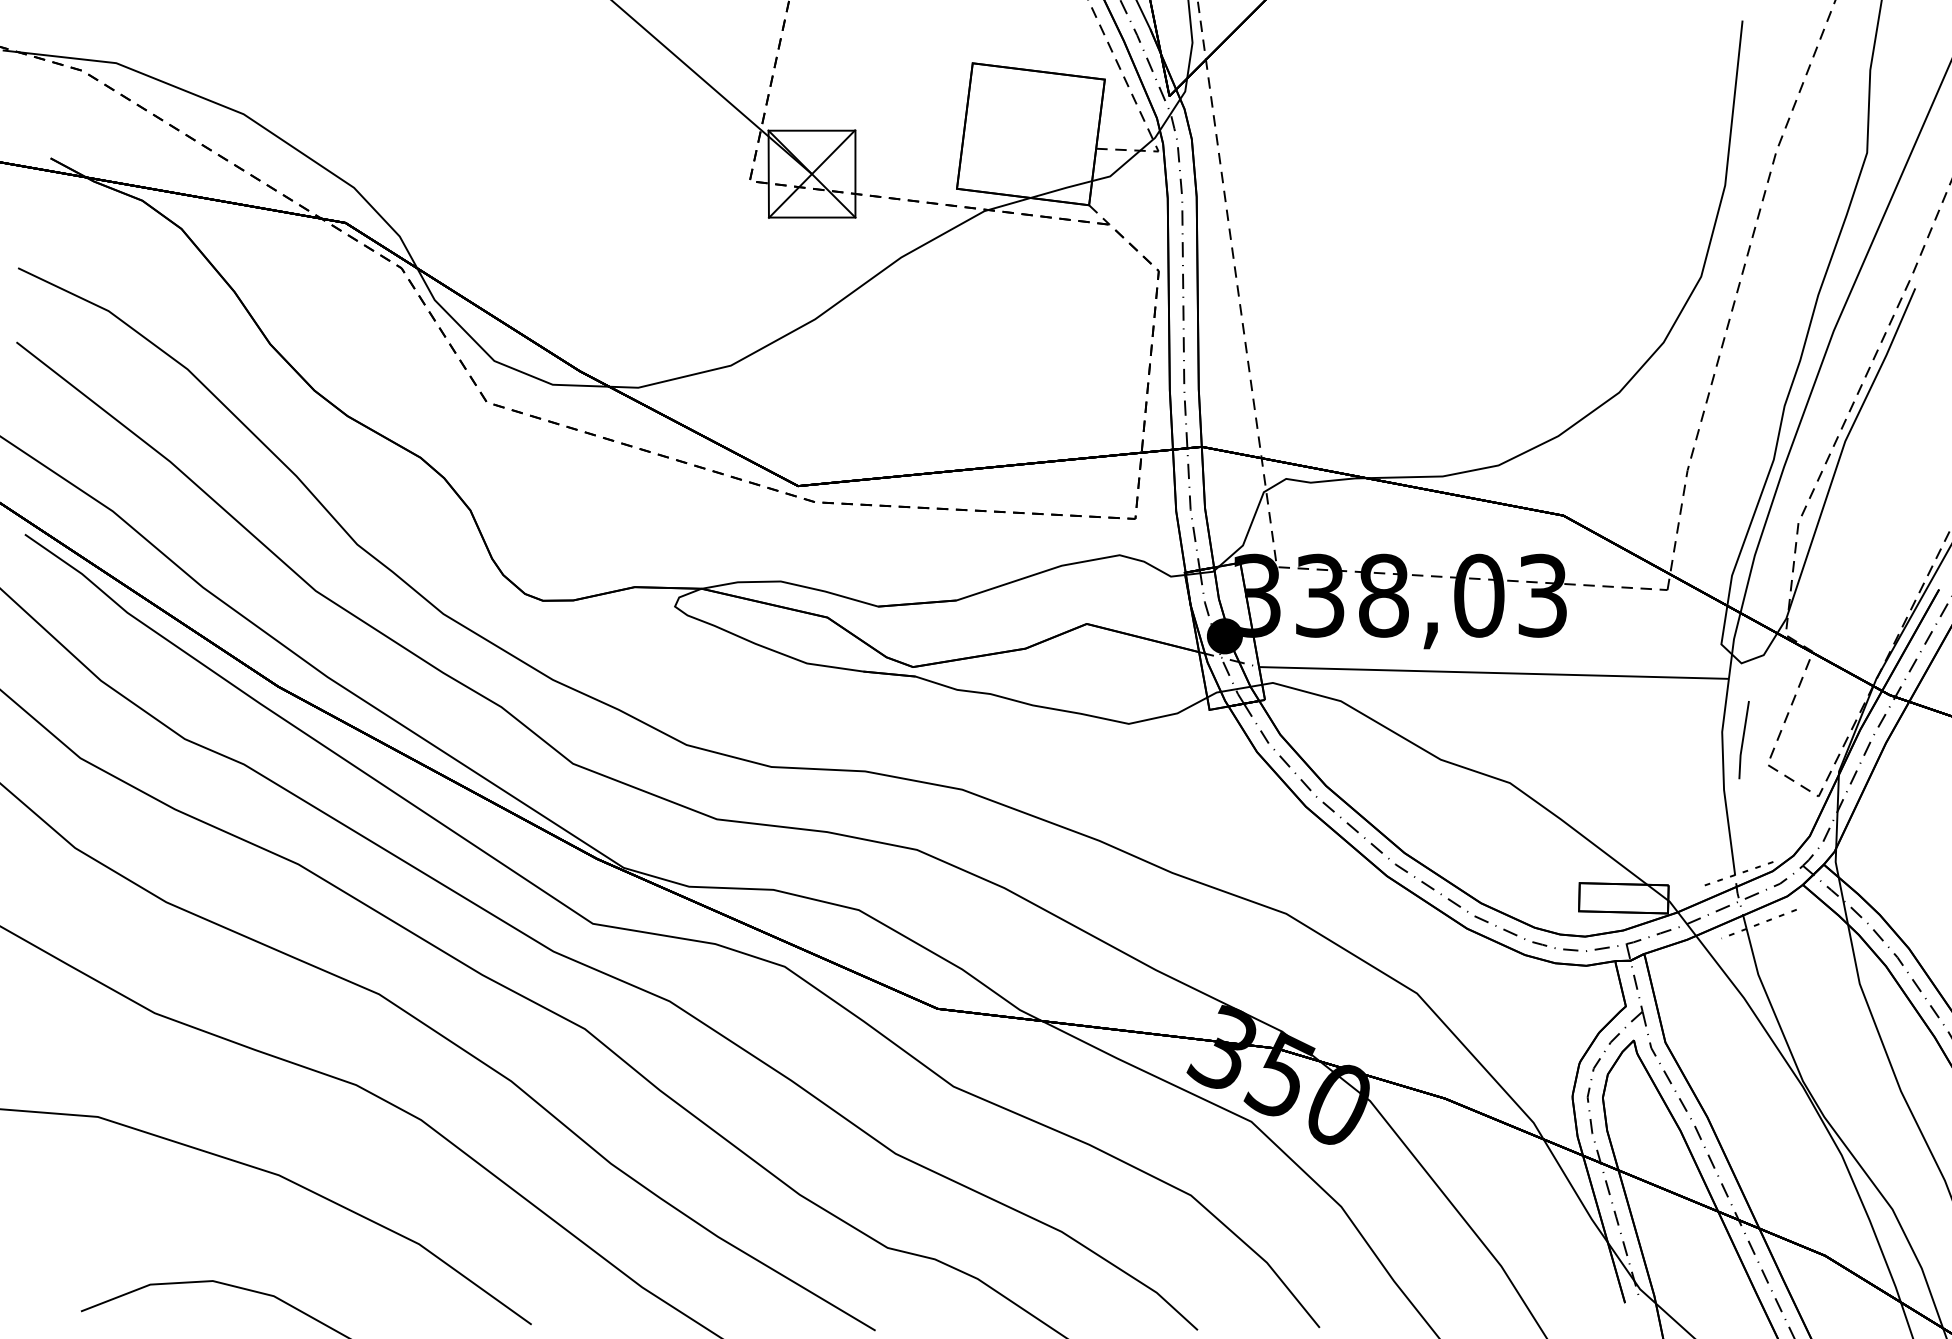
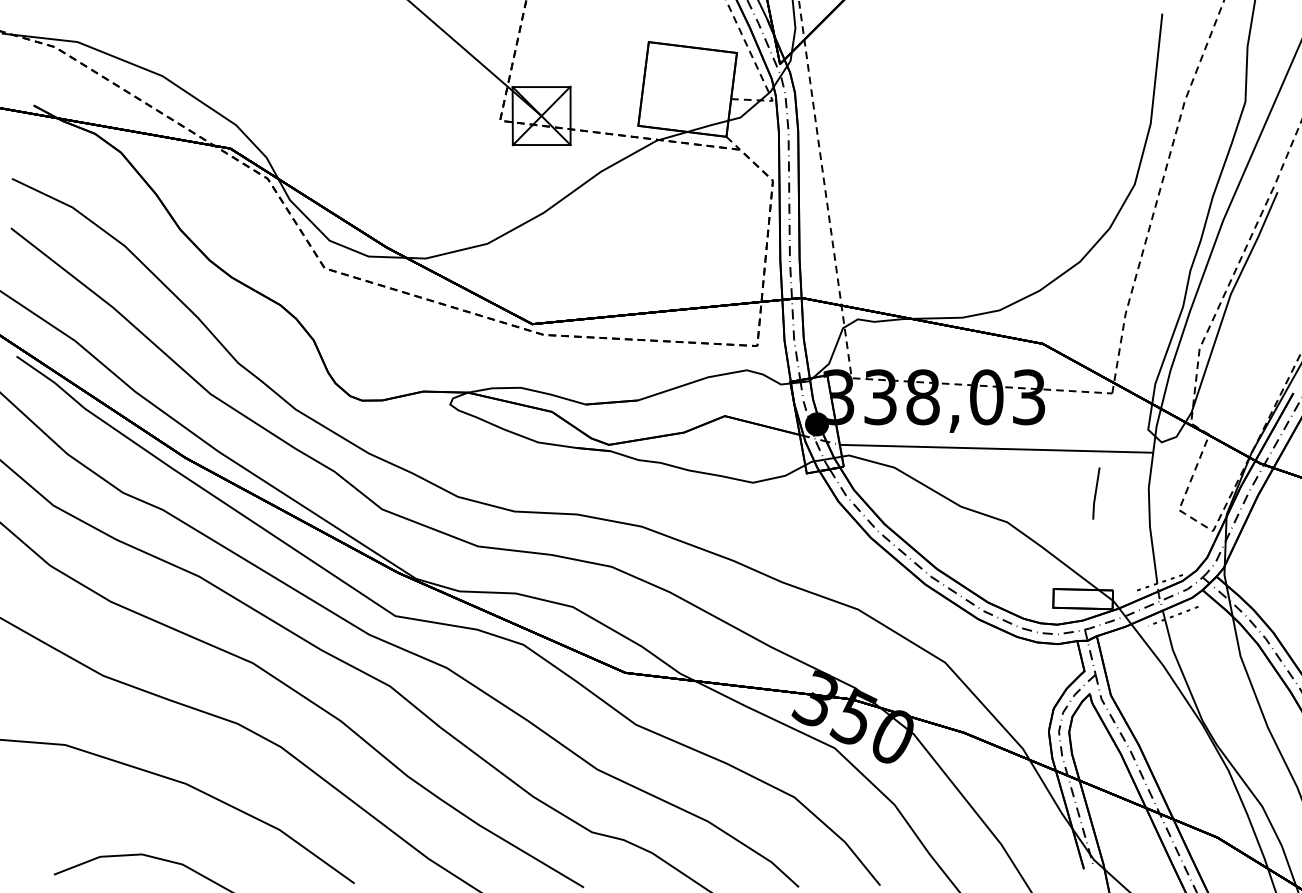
line: (1744, 739) -> (1096, 493), moved

